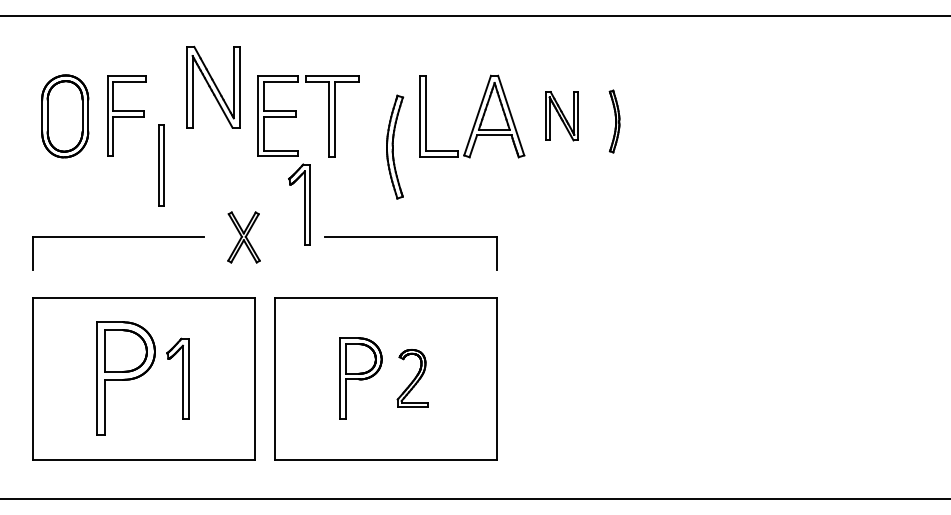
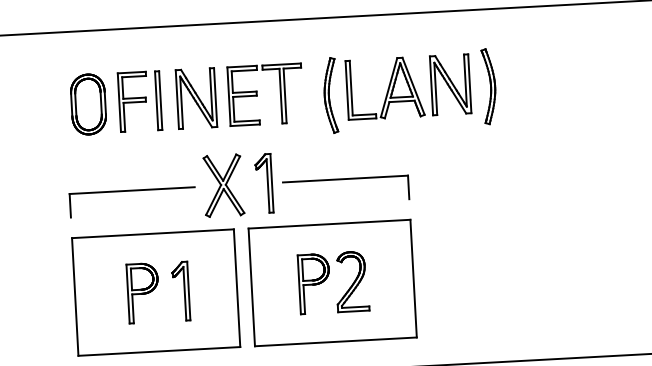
part: (213, 86) -> (196, 97), moved
part: (561, 115) -> (450, 84), size x1.67
part: (614, 121) -> (489, 86), size x1.67
part: (395, 146) -> (330, 95), moved
part: (161, 165) -> (158, 100), moved
part: (299, 204) -> (264, 183), moved
part: (243, 237) -> (223, 185), size x1.67
part: (412, 377) -> (351, 281), size x1.43
part: (125, 378) -> (142, 293), size x0.71

